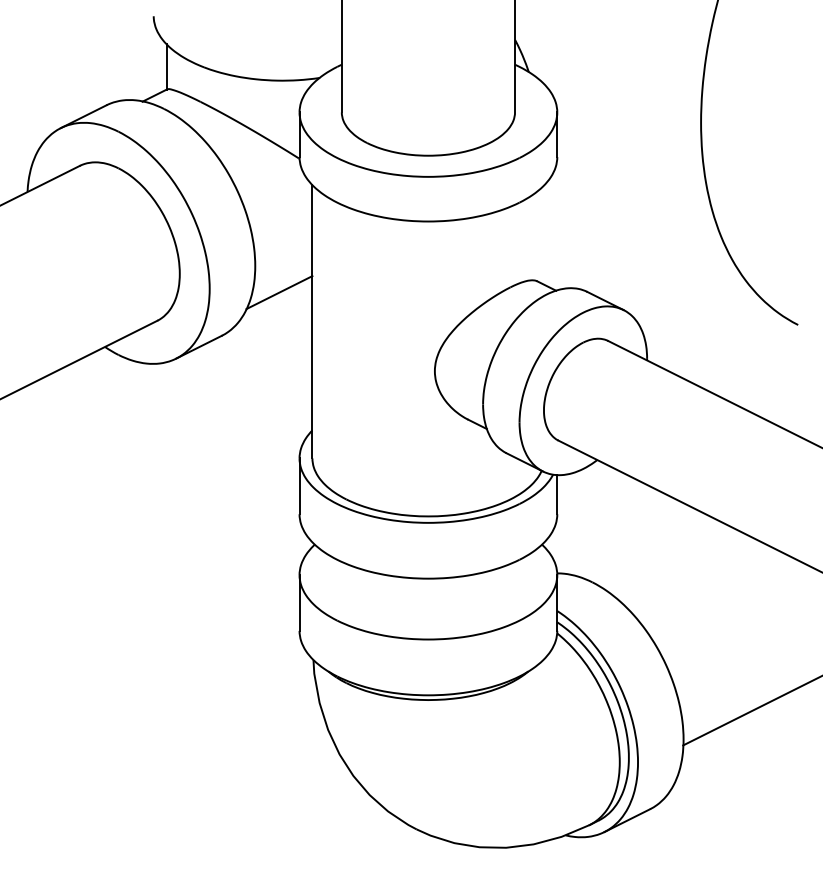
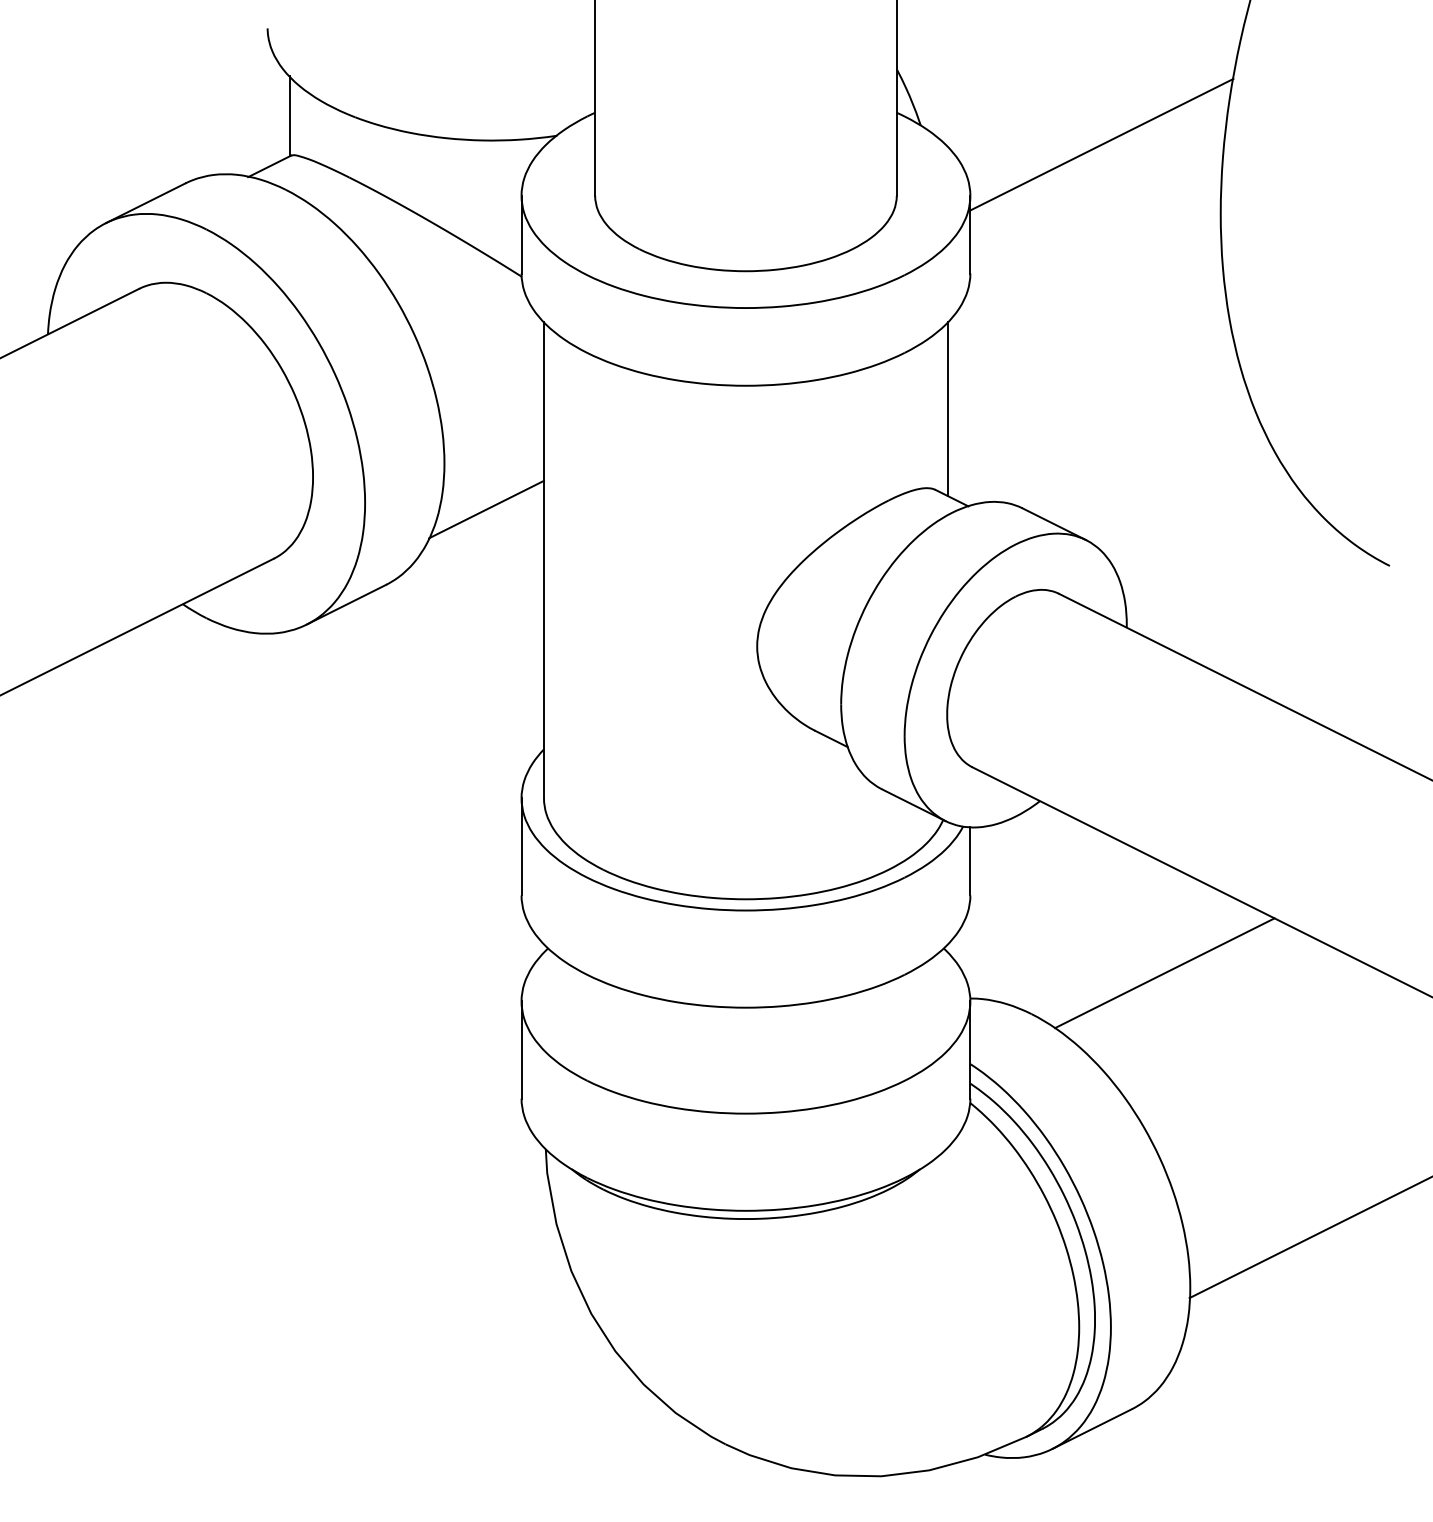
line: (632, 82) -> (1101, 143), added
line: (544, 234) -> (948, 408), added
line: (668, 558) -> (1164, 972), added

